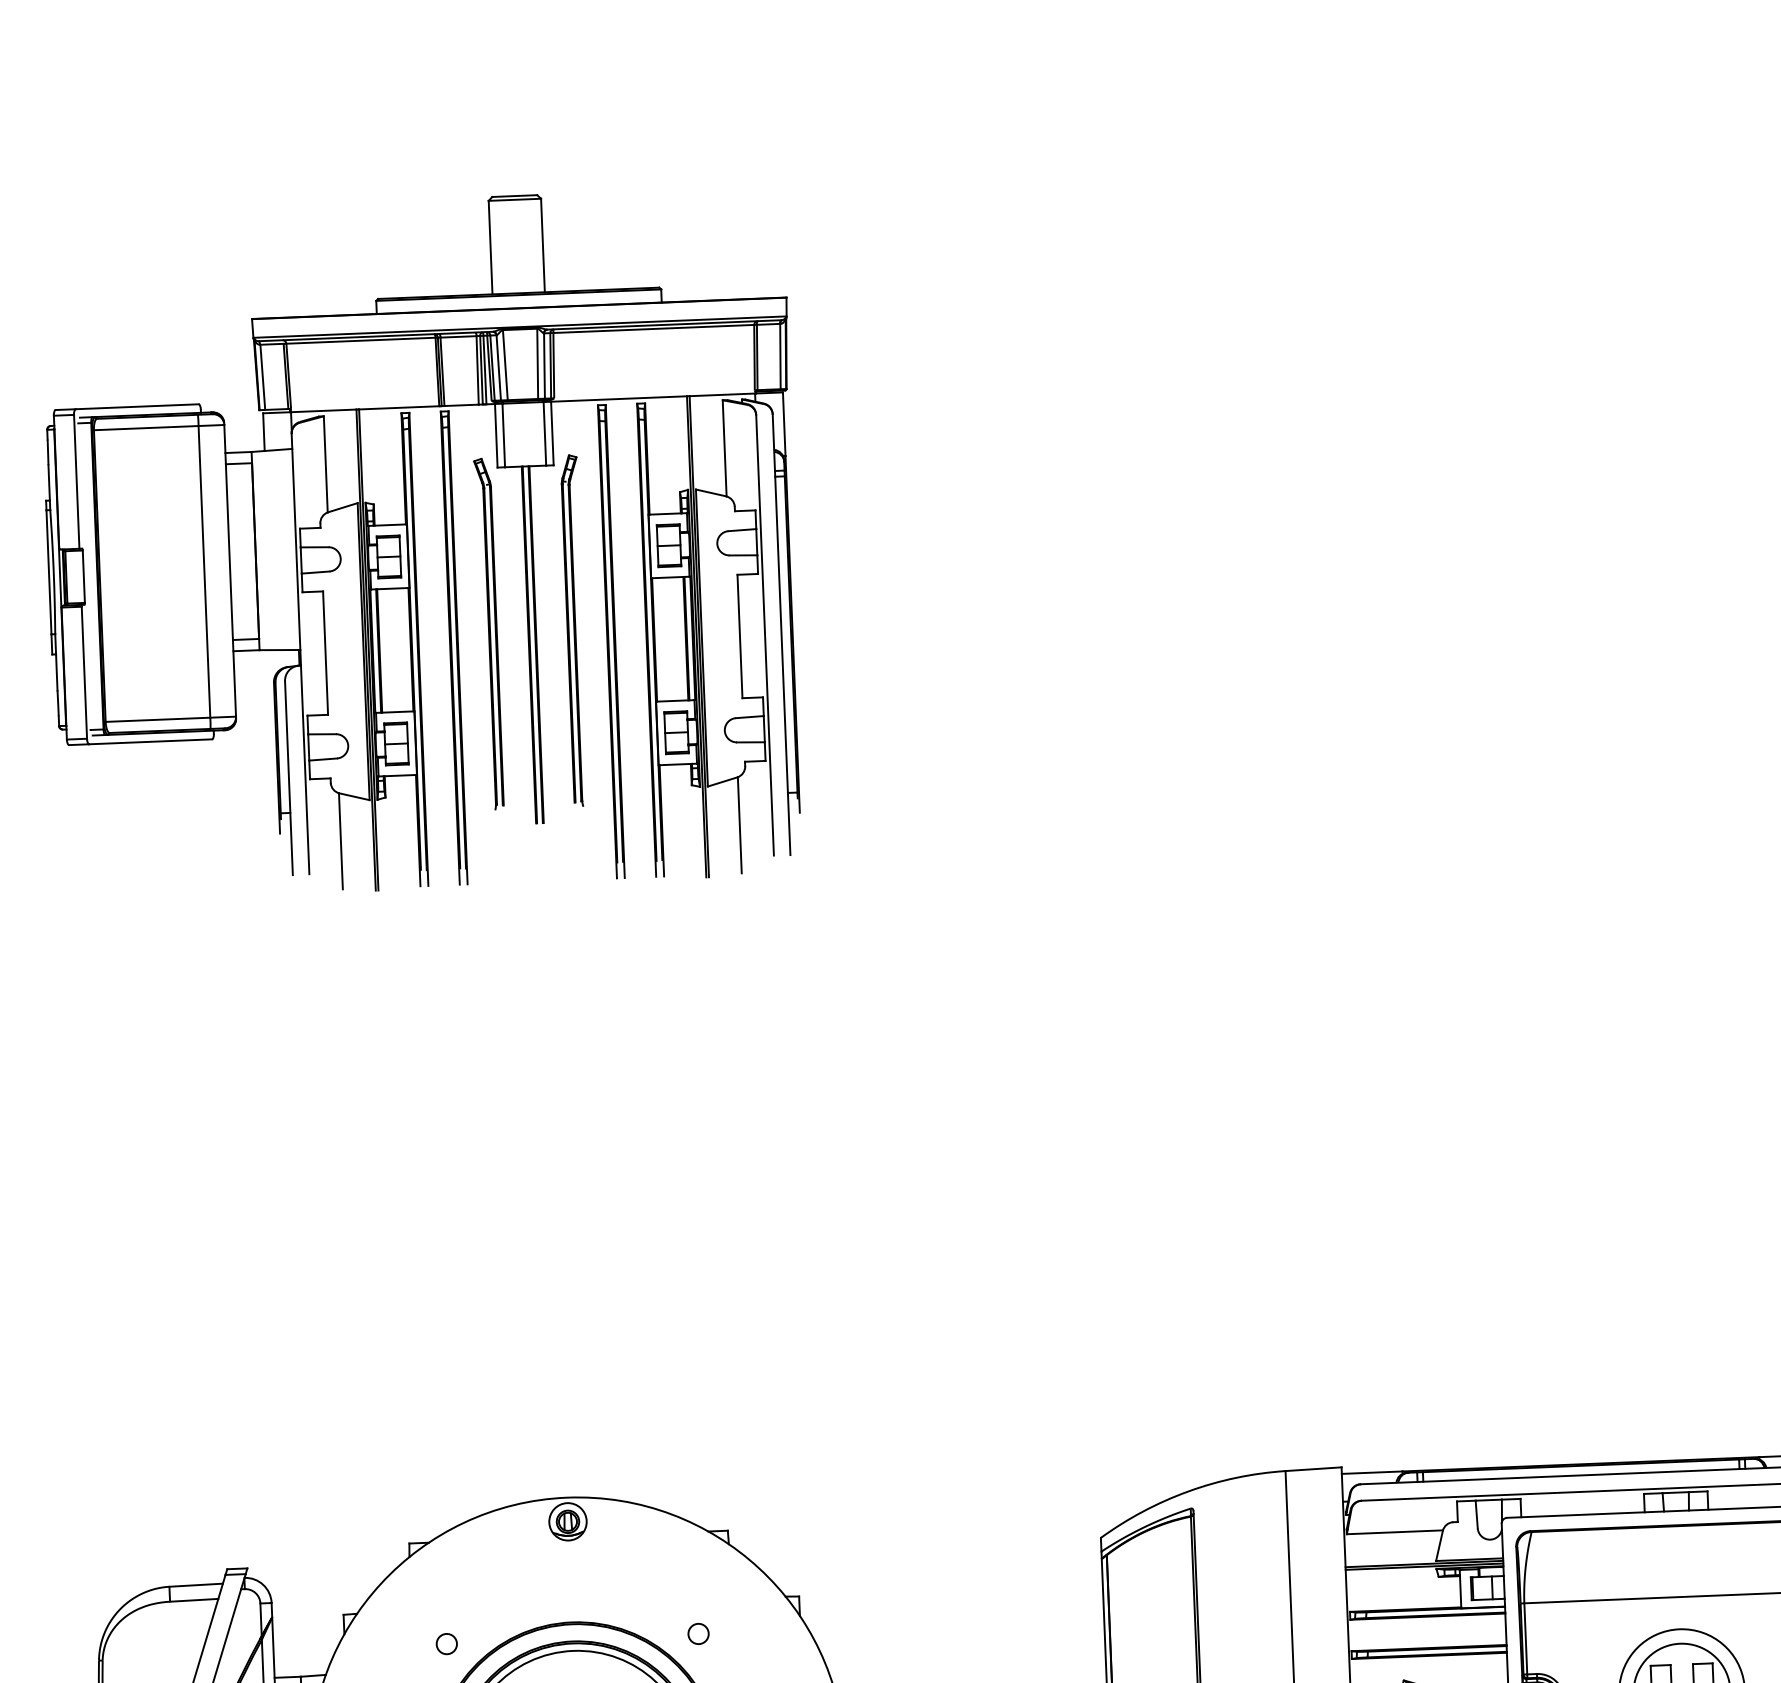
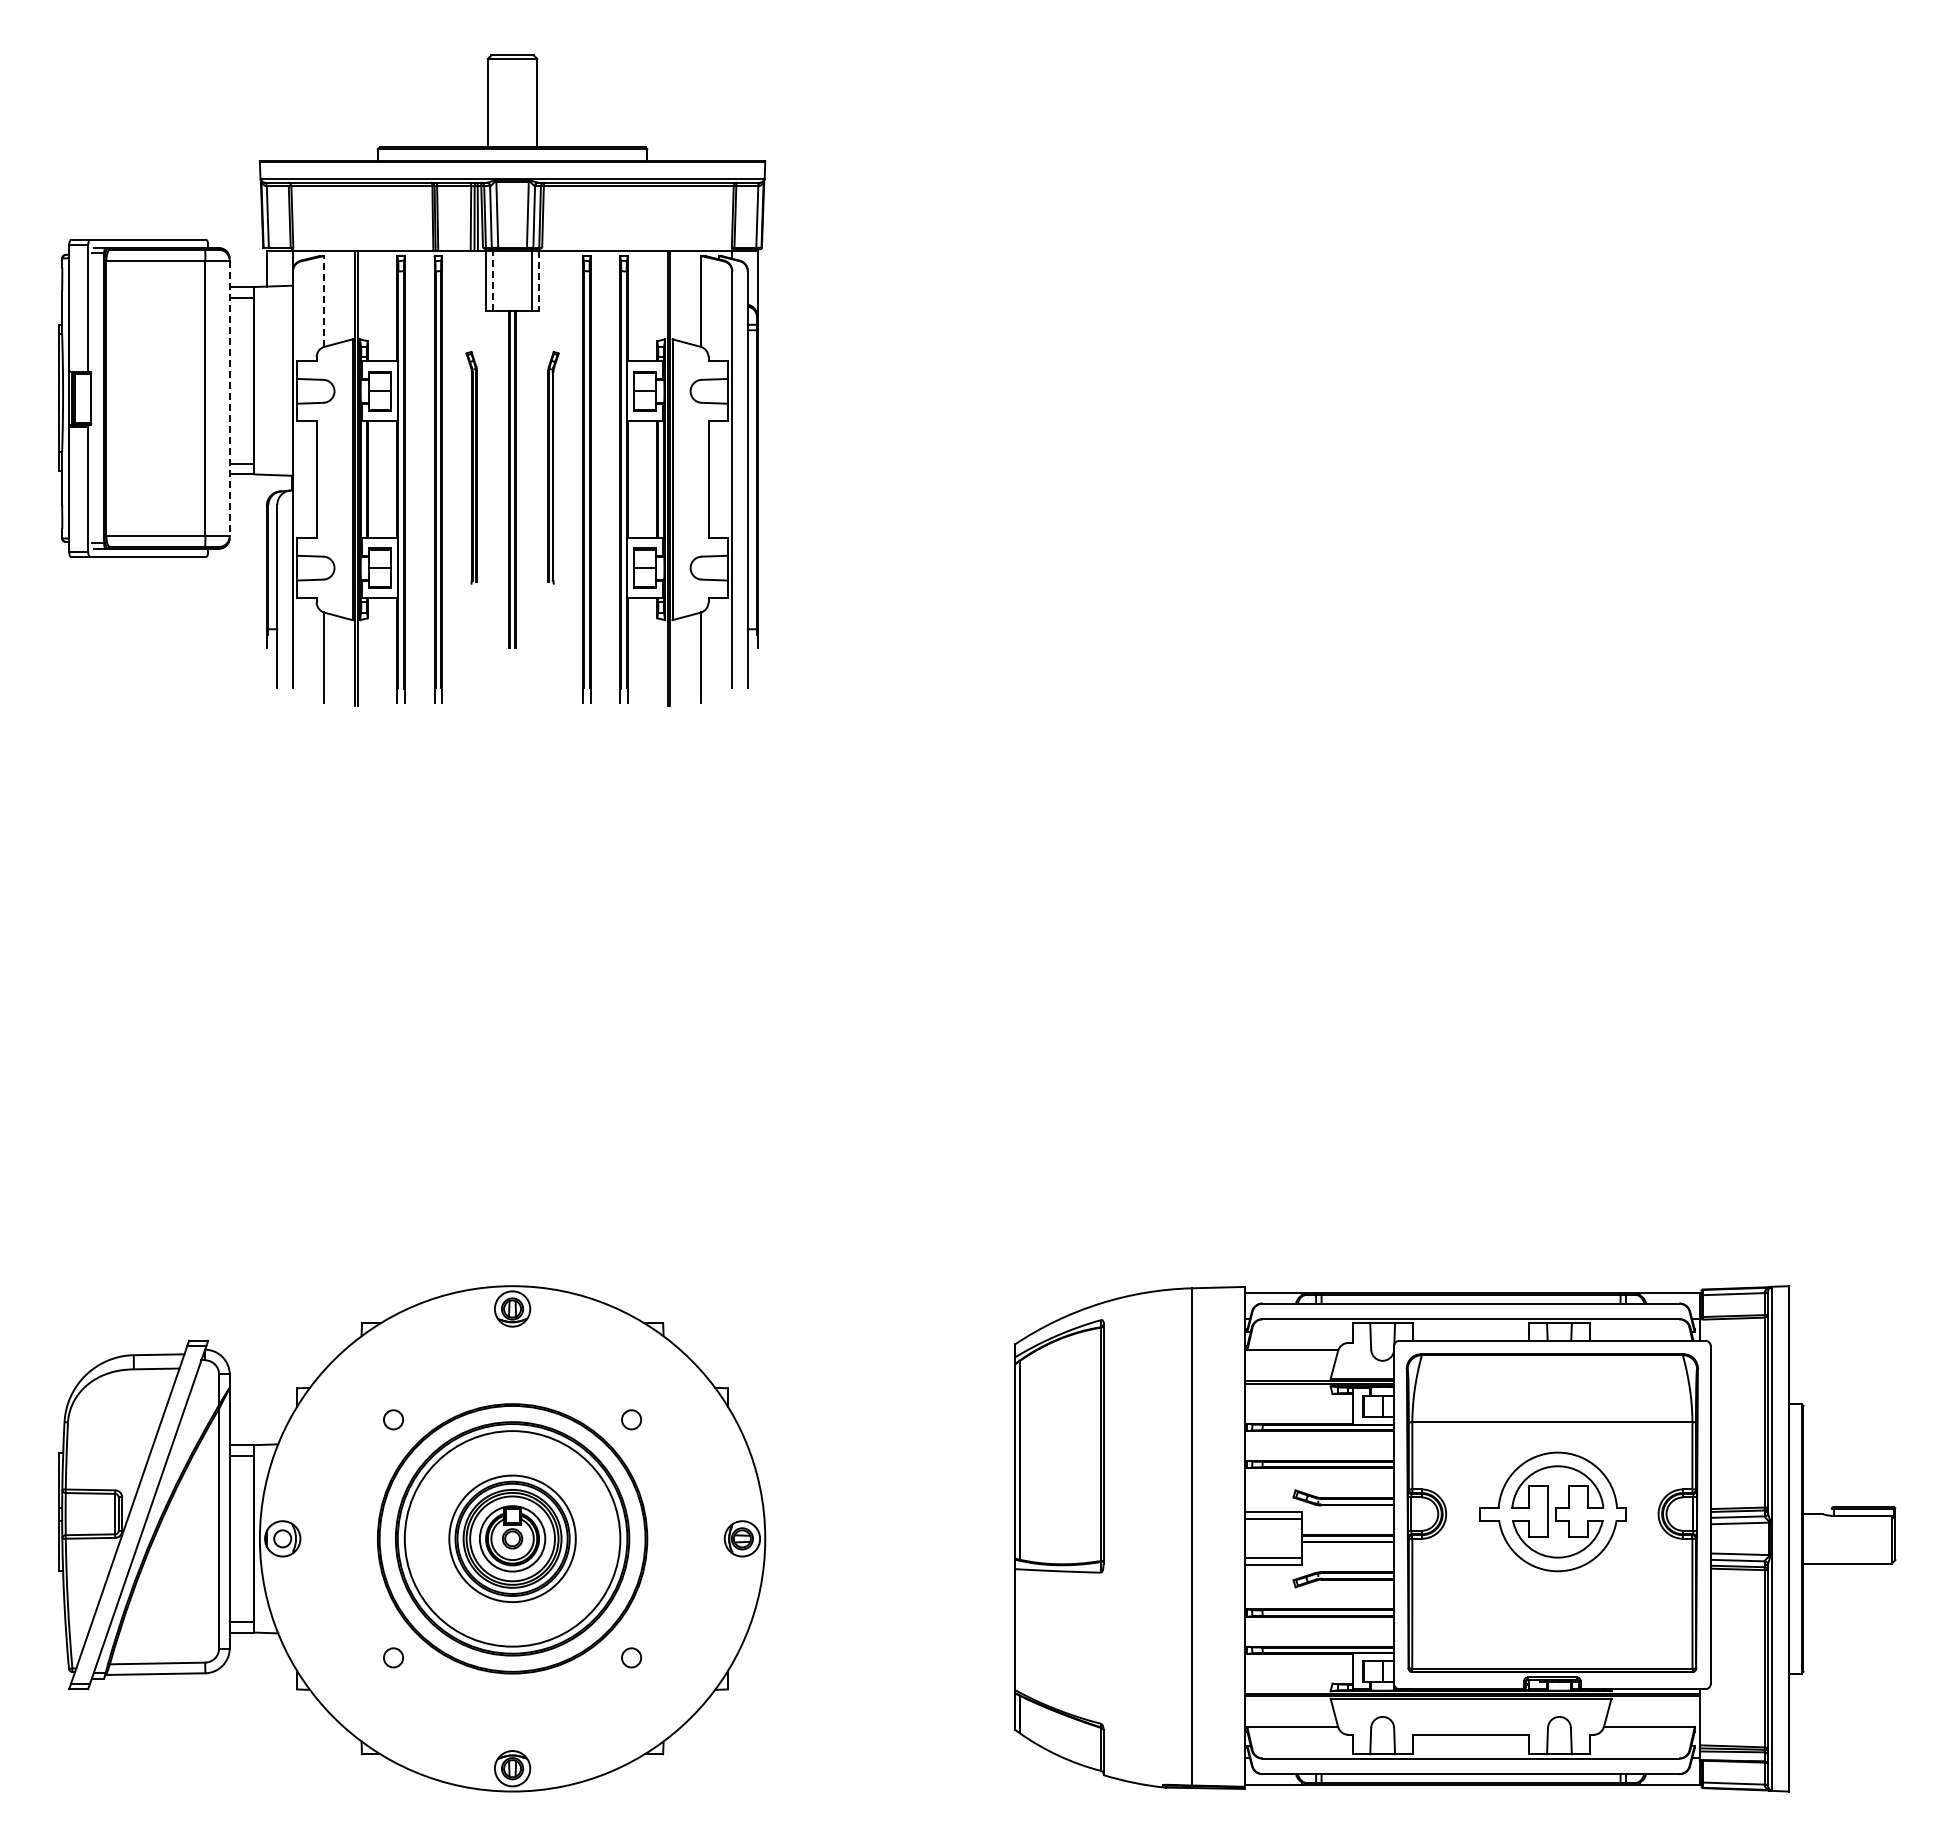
line: (504, 434) -> (493, 280), solid -> dashed
line: (552, 434) -> (539, 281), solid -> dashed
line: (326, 464) -> (324, 301), solid -> dashed
line: (229, 570) -> (229, 398), solid -> dashed
part: (575, 630) -> (553, 467), size x0.7
part: (488, 633) -> (471, 467), size x0.7

